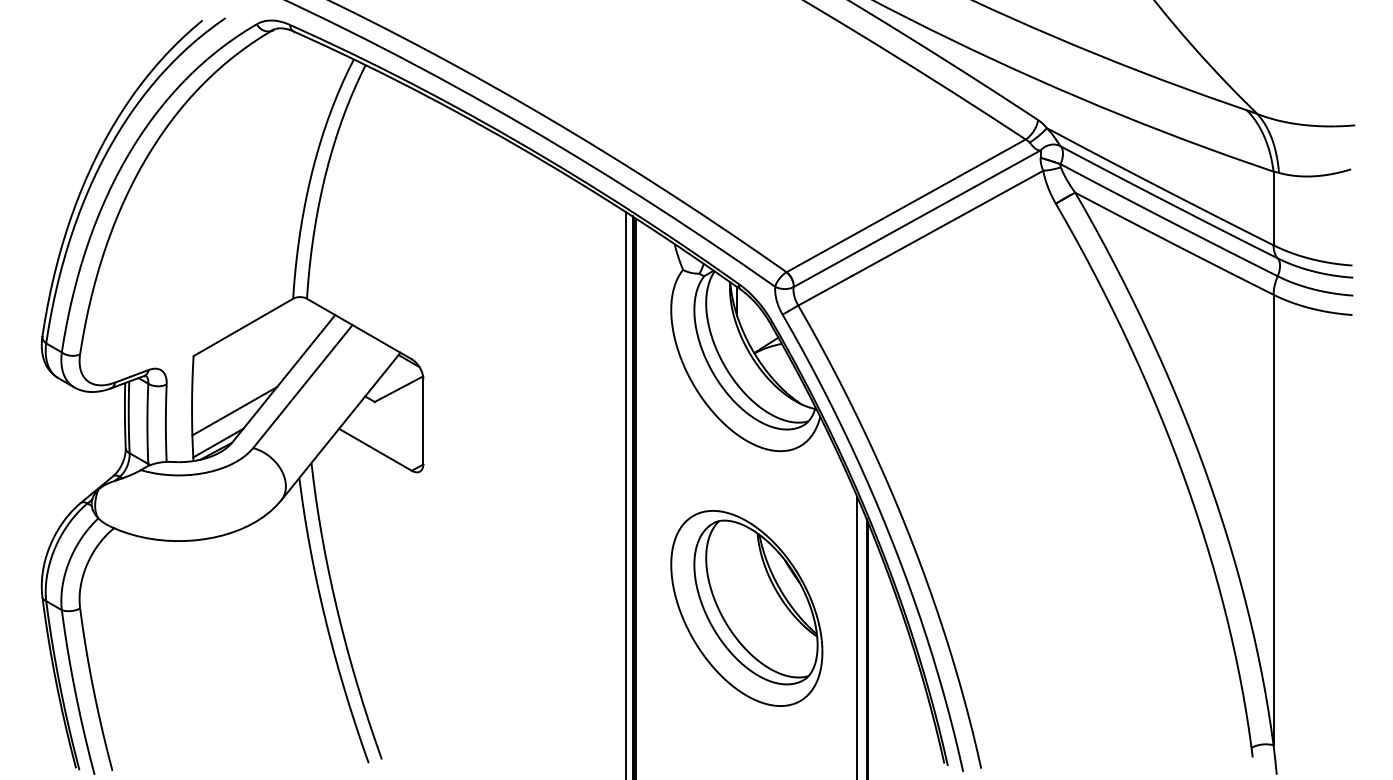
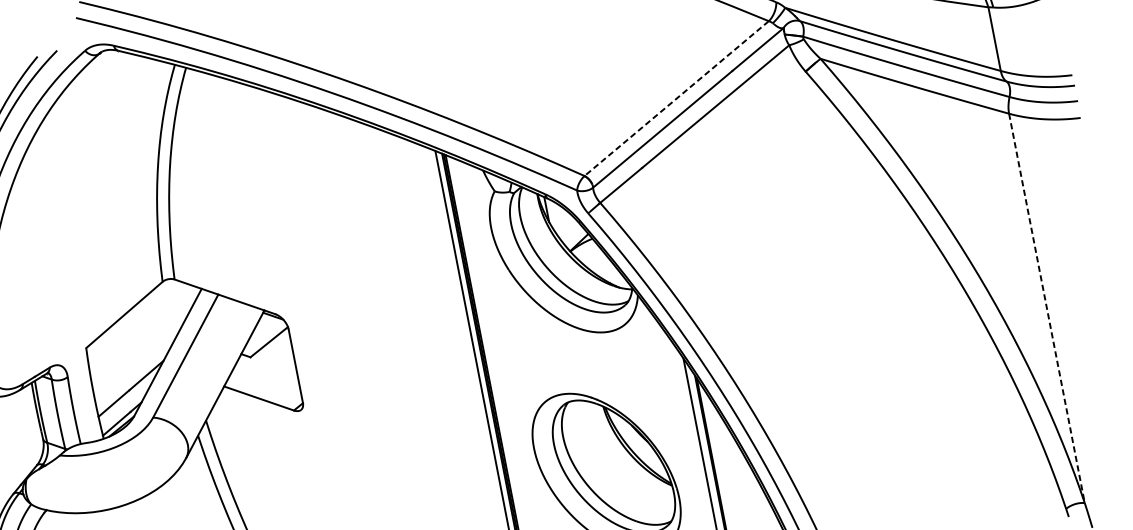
line: (906, 205) -> (676, 98), solid -> dashed
line: (1273, 520) -> (1046, 308), solid -> dashed

